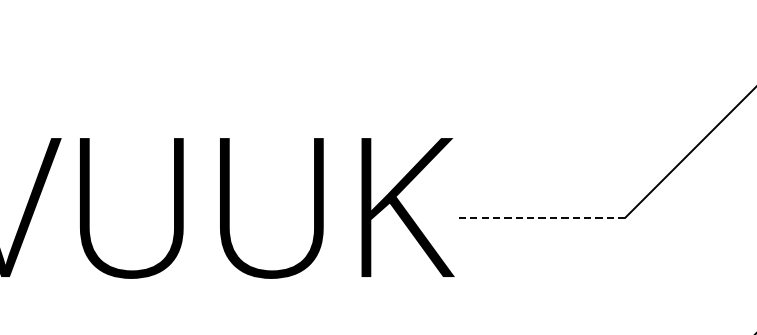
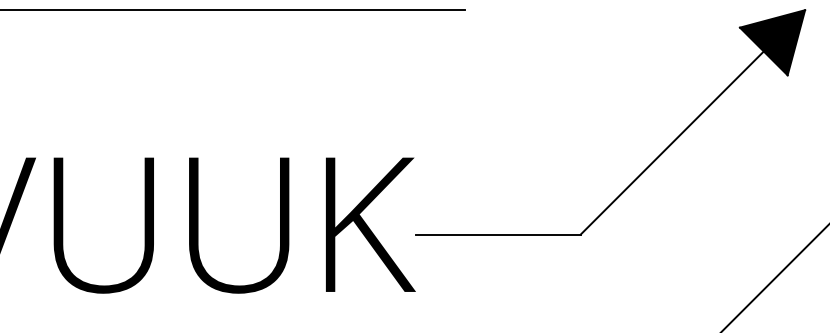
line: (539, 217) -> (497, 234), dashed -> solid

